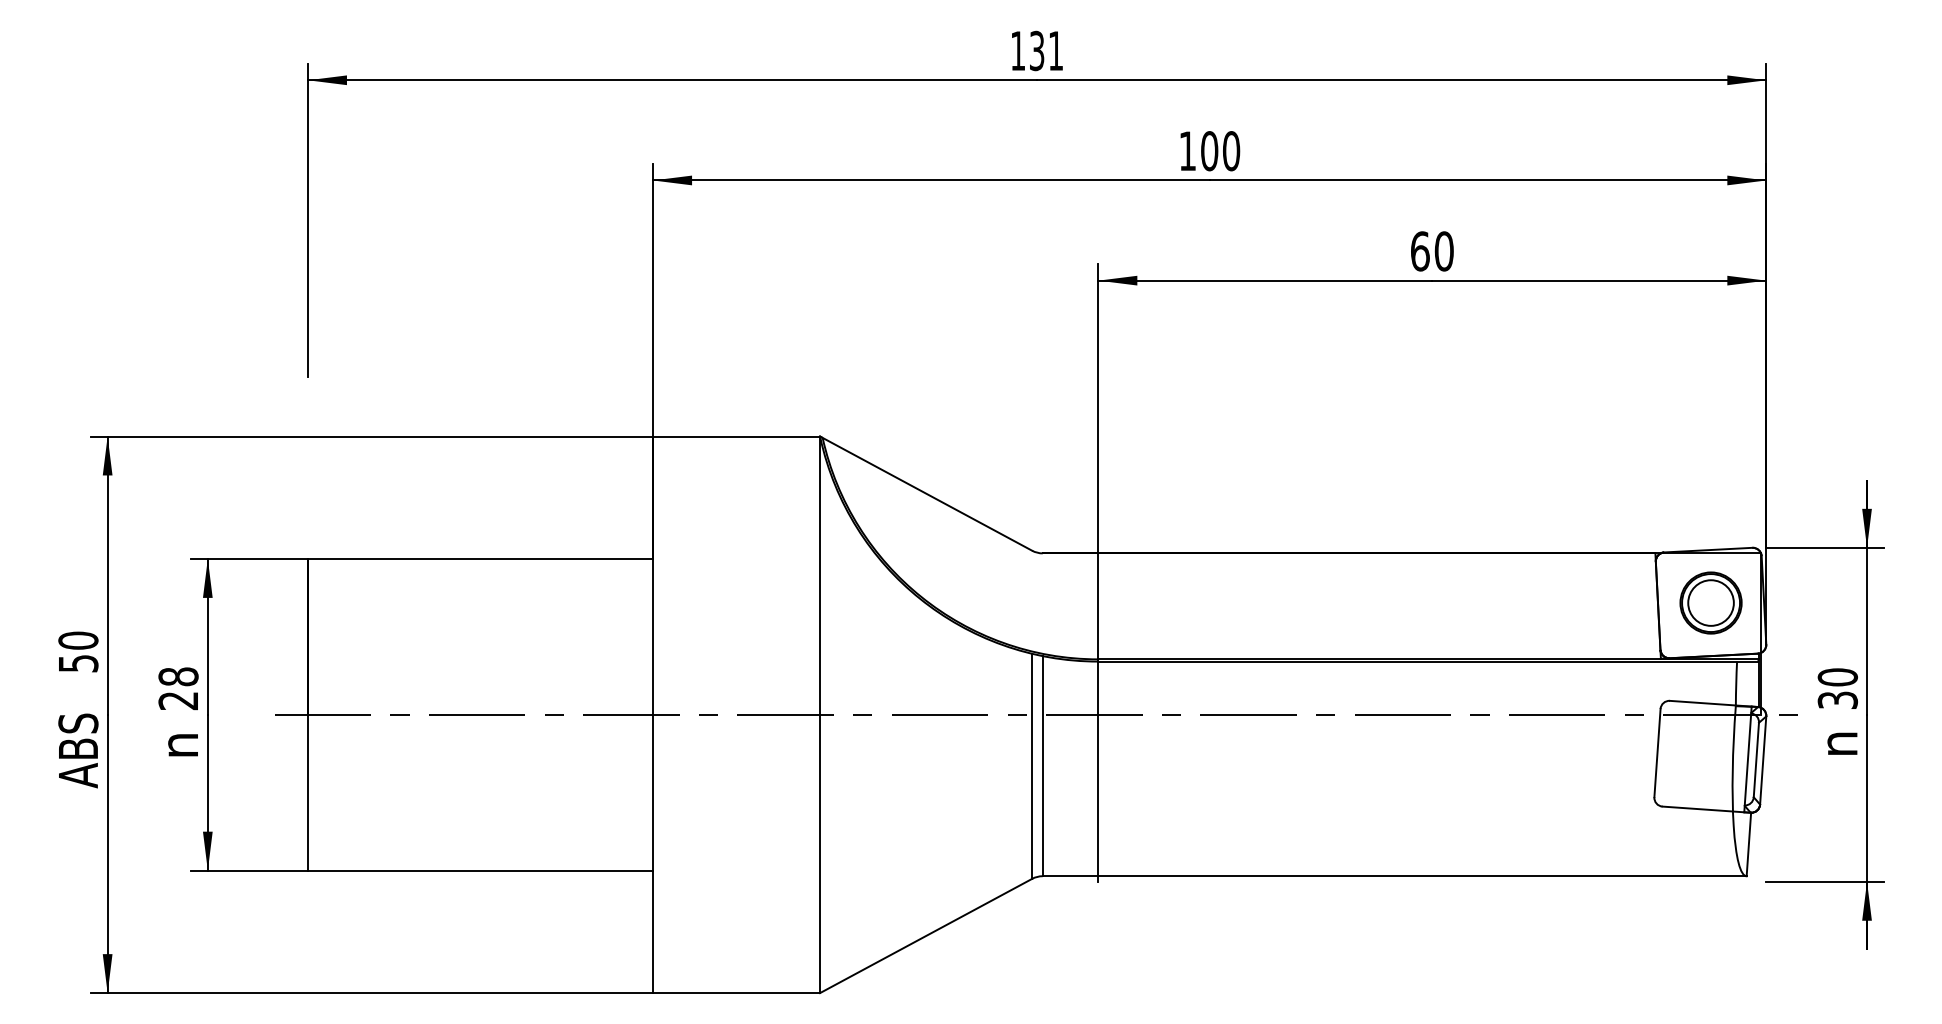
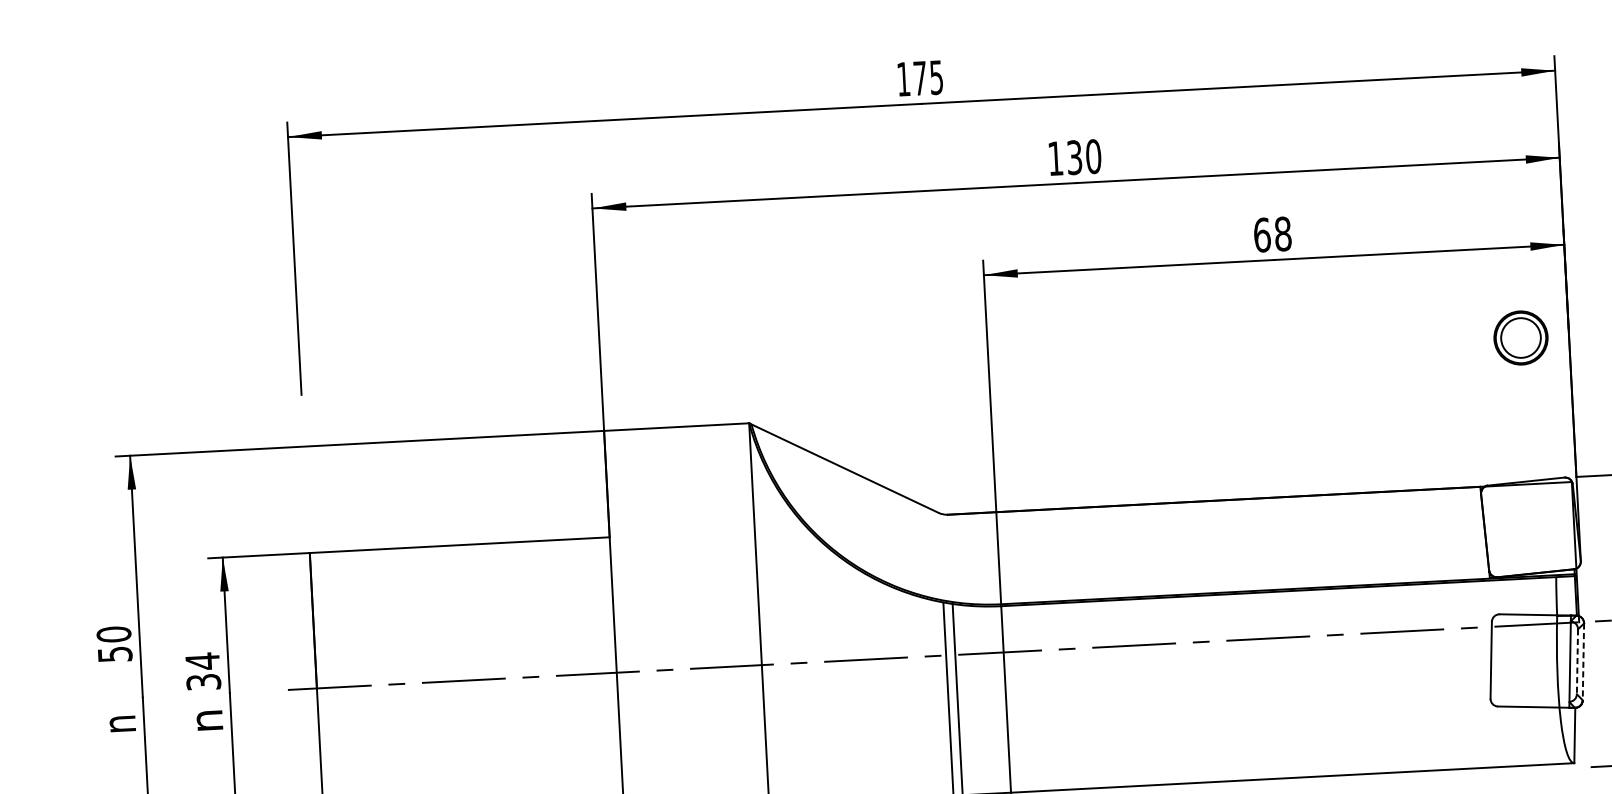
text: (1046, 50) -> (928, 77), 131 -> 175
text: (1209, 151) -> (1074, 157), 100 -> 130
text: (1443, 251) -> (1282, 234), 60 -> 68
part: (1710, 602) -> (1520, 337), moved
text: (178, 688) -> (203, 671), 28 -> 34
text: (78, 750) -> (119, 729), ABS -> n
line: (1756, 760) -> (1577, 662), solid -> dashed
line: (1763, 761) -> (1583, 662), solid -> dashed

